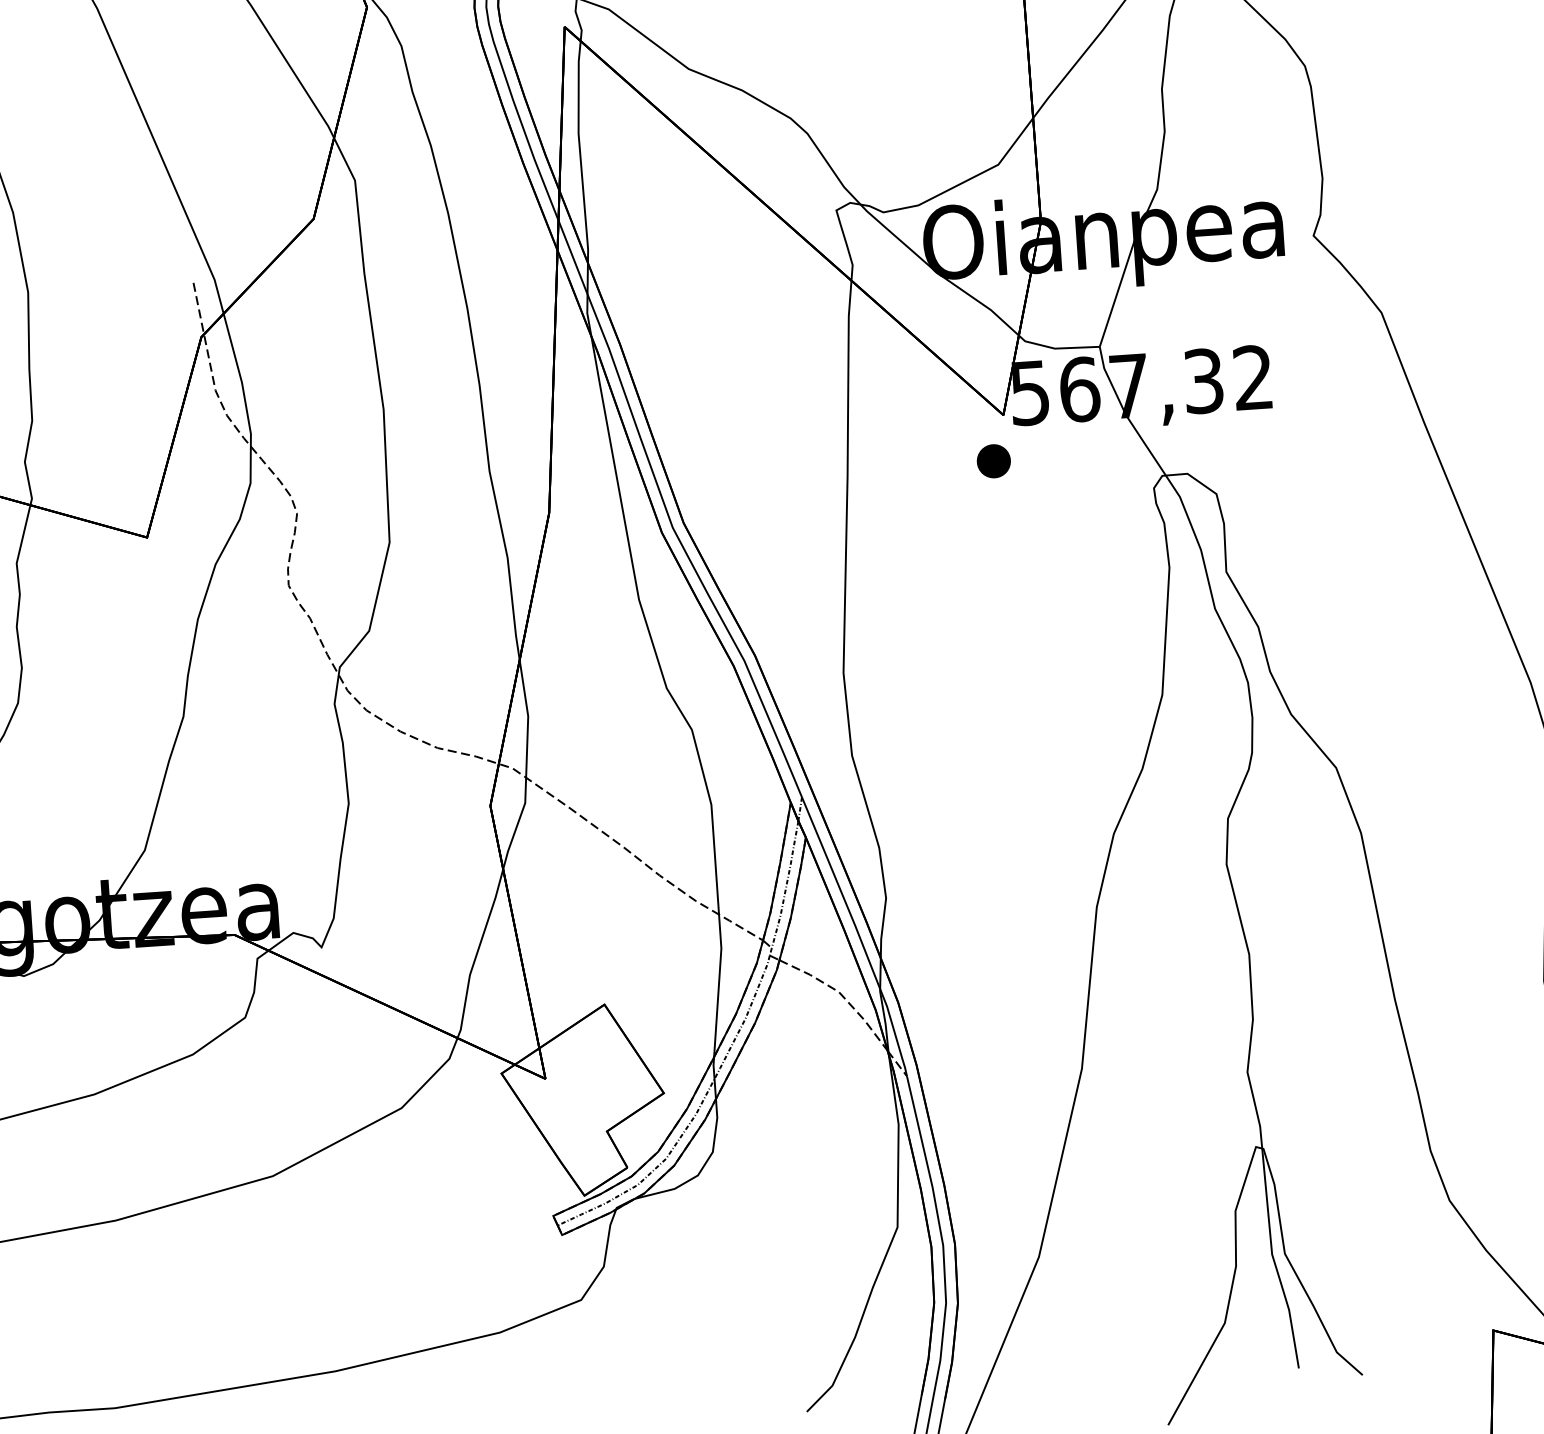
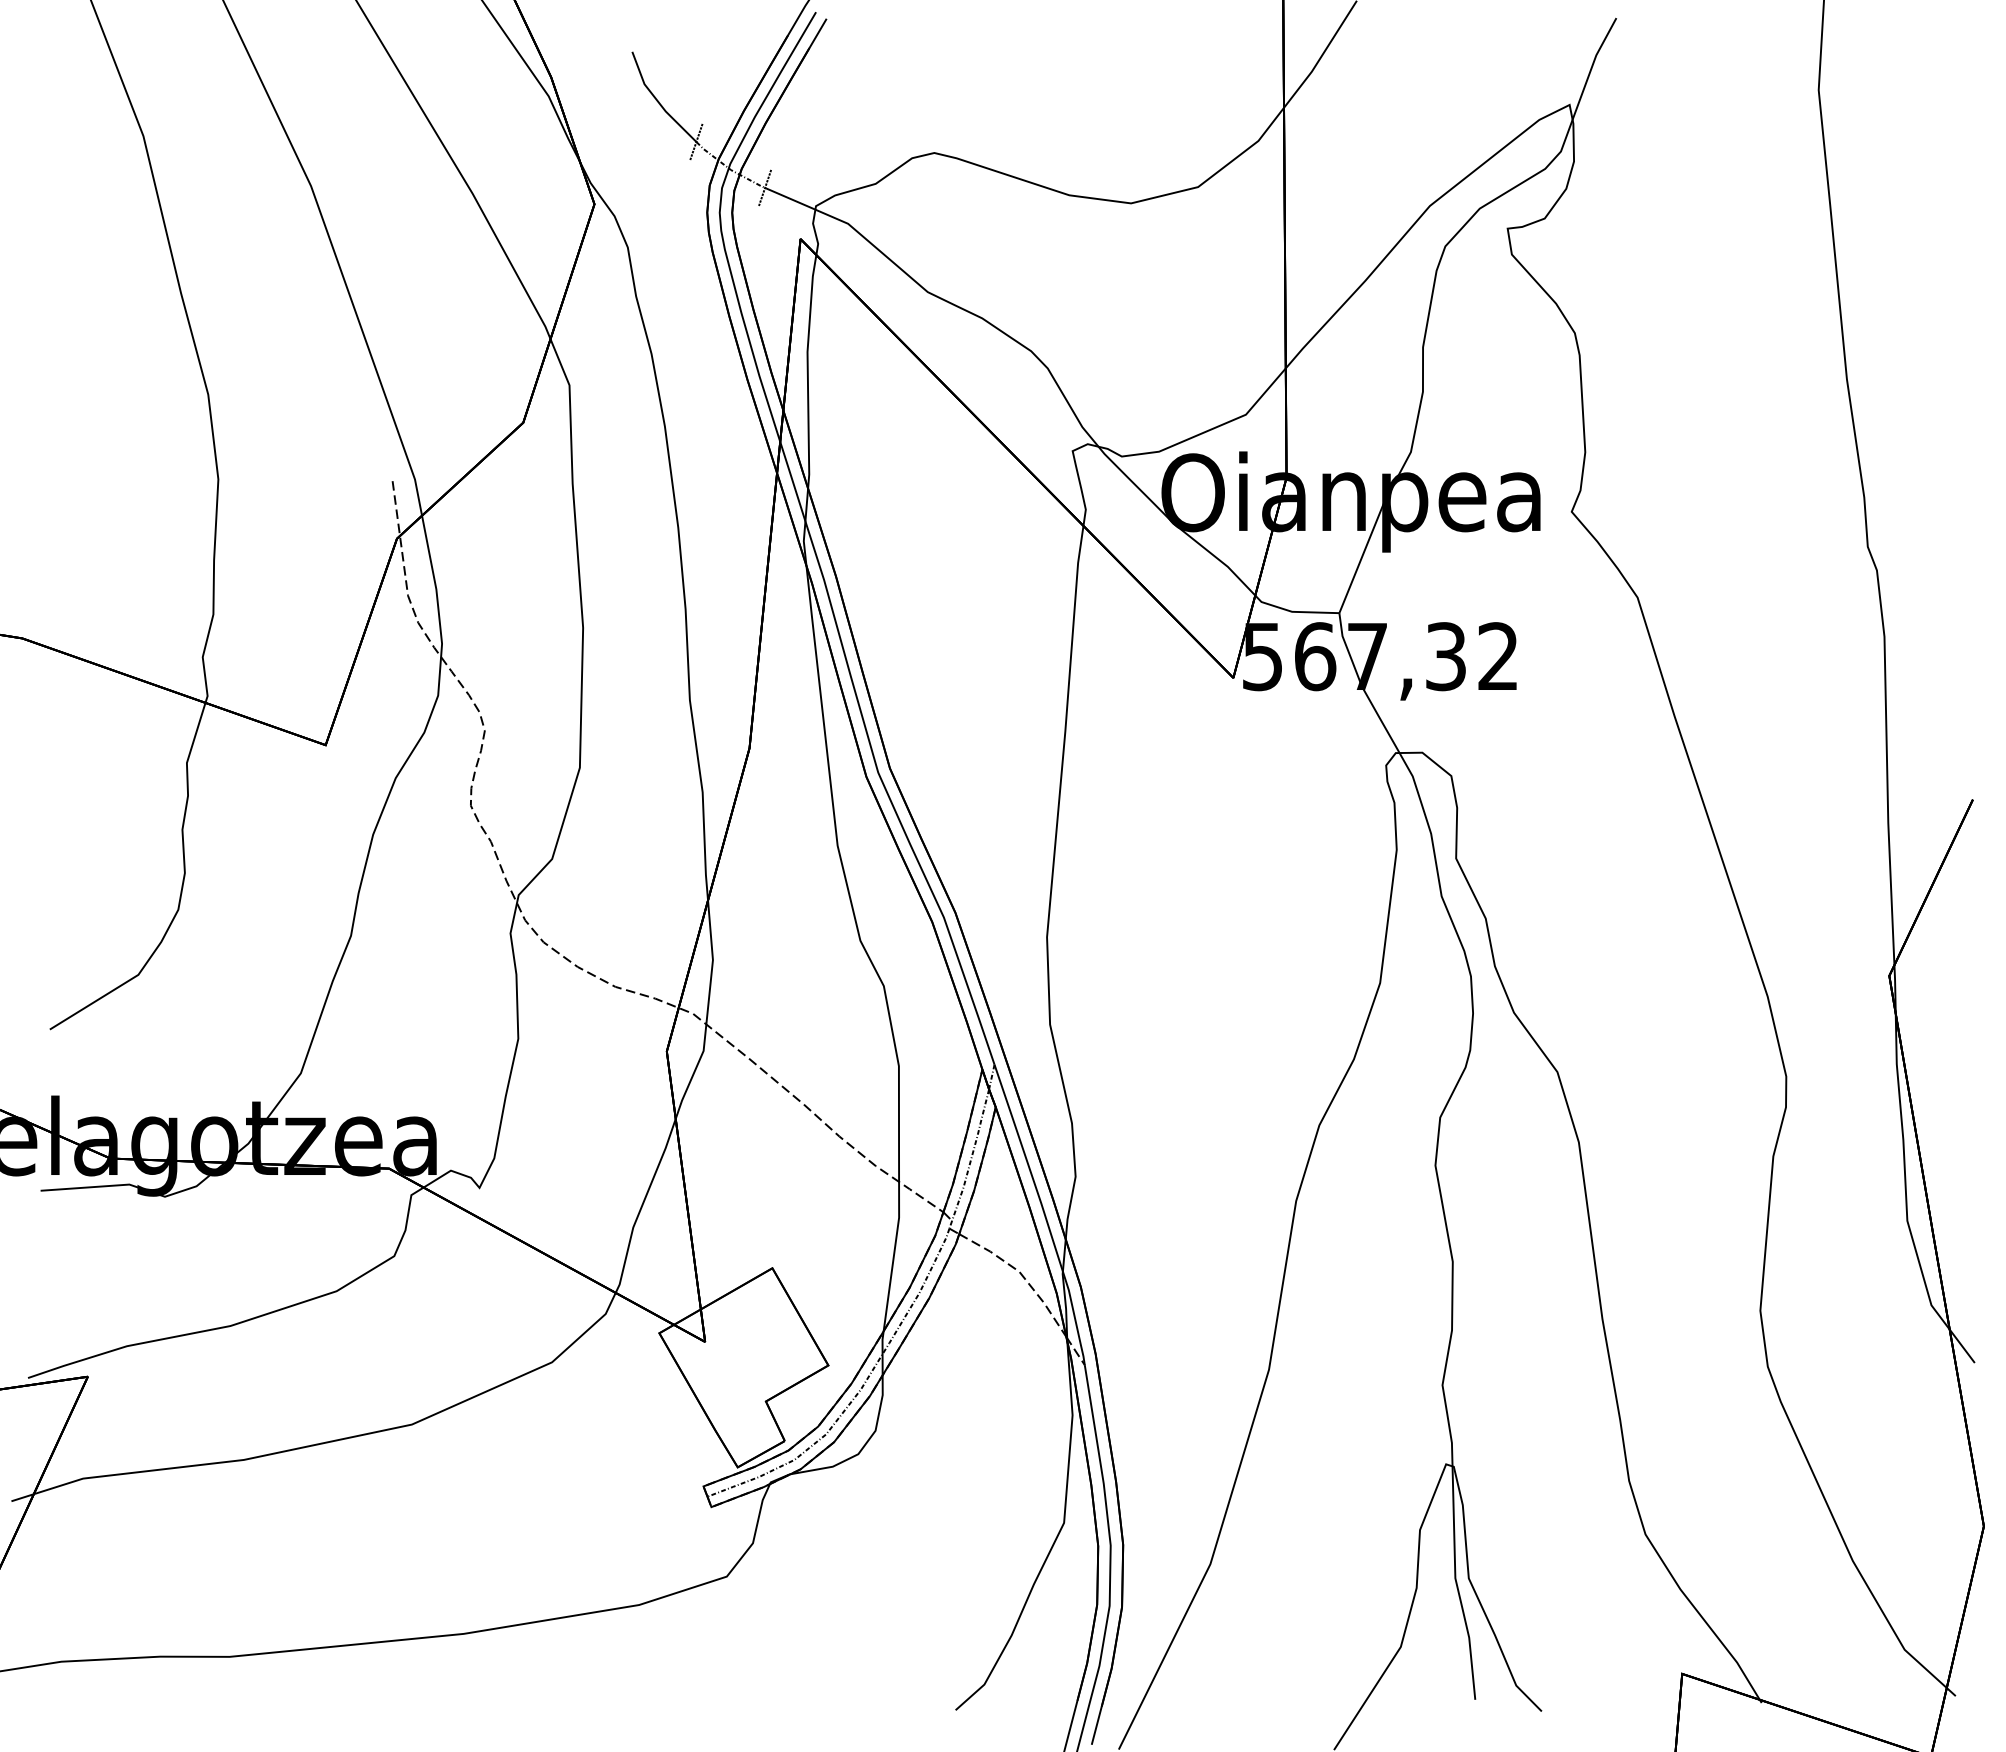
part: (993, 461) -> (1219, 725), removed

